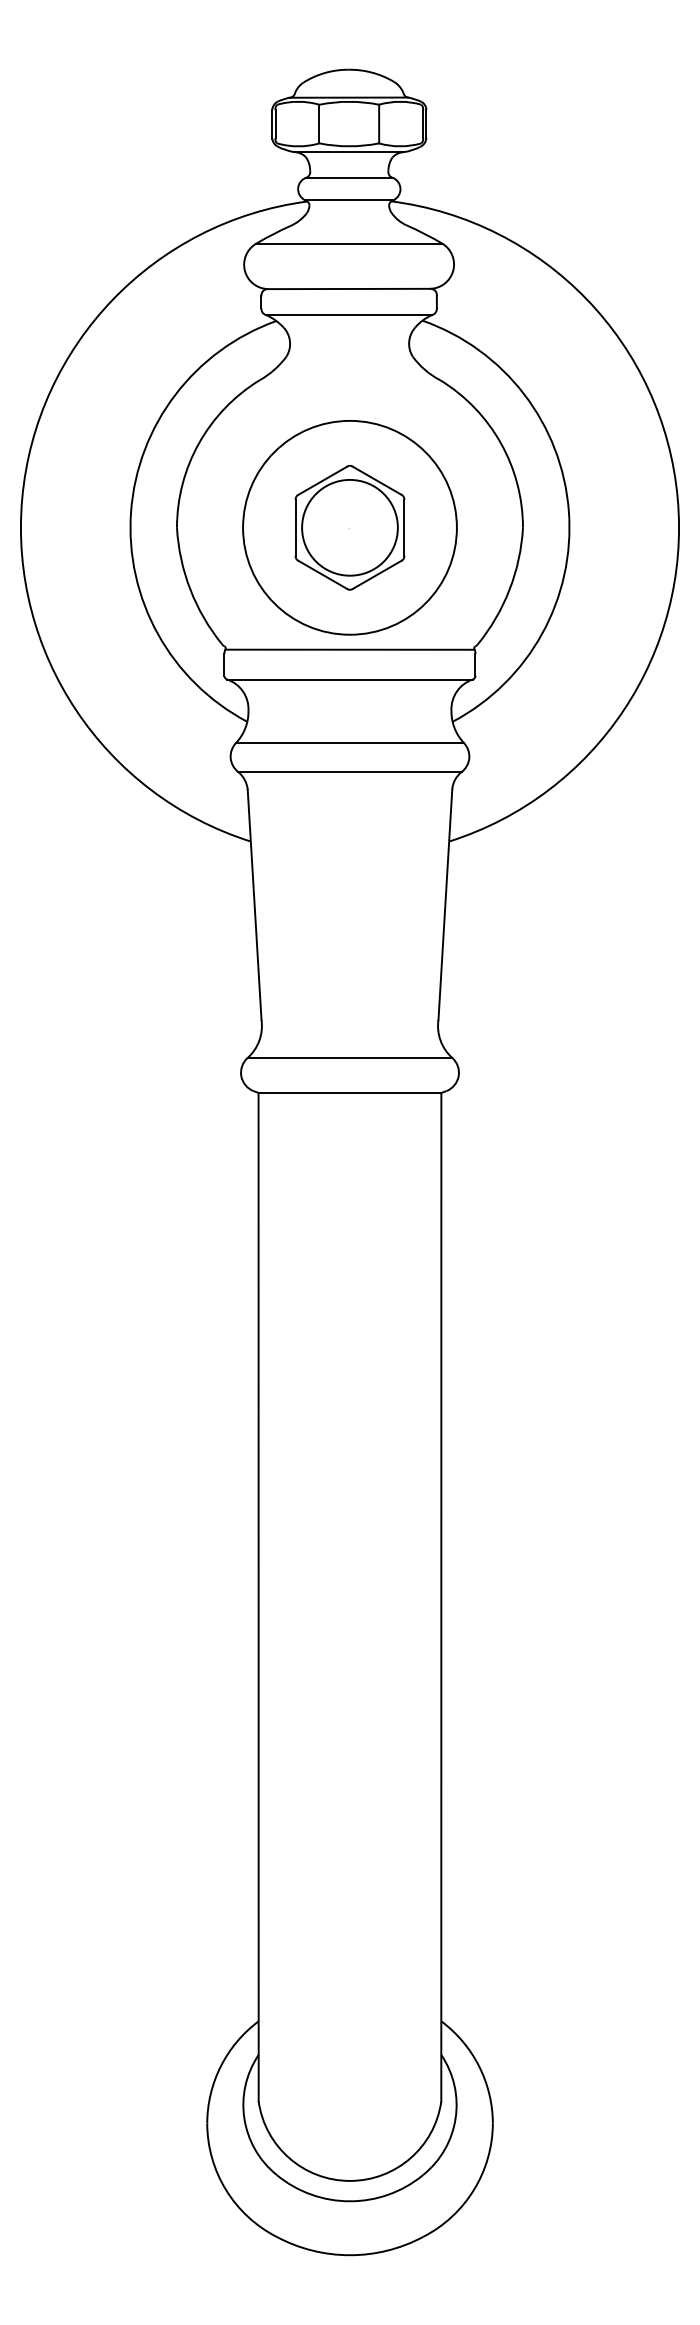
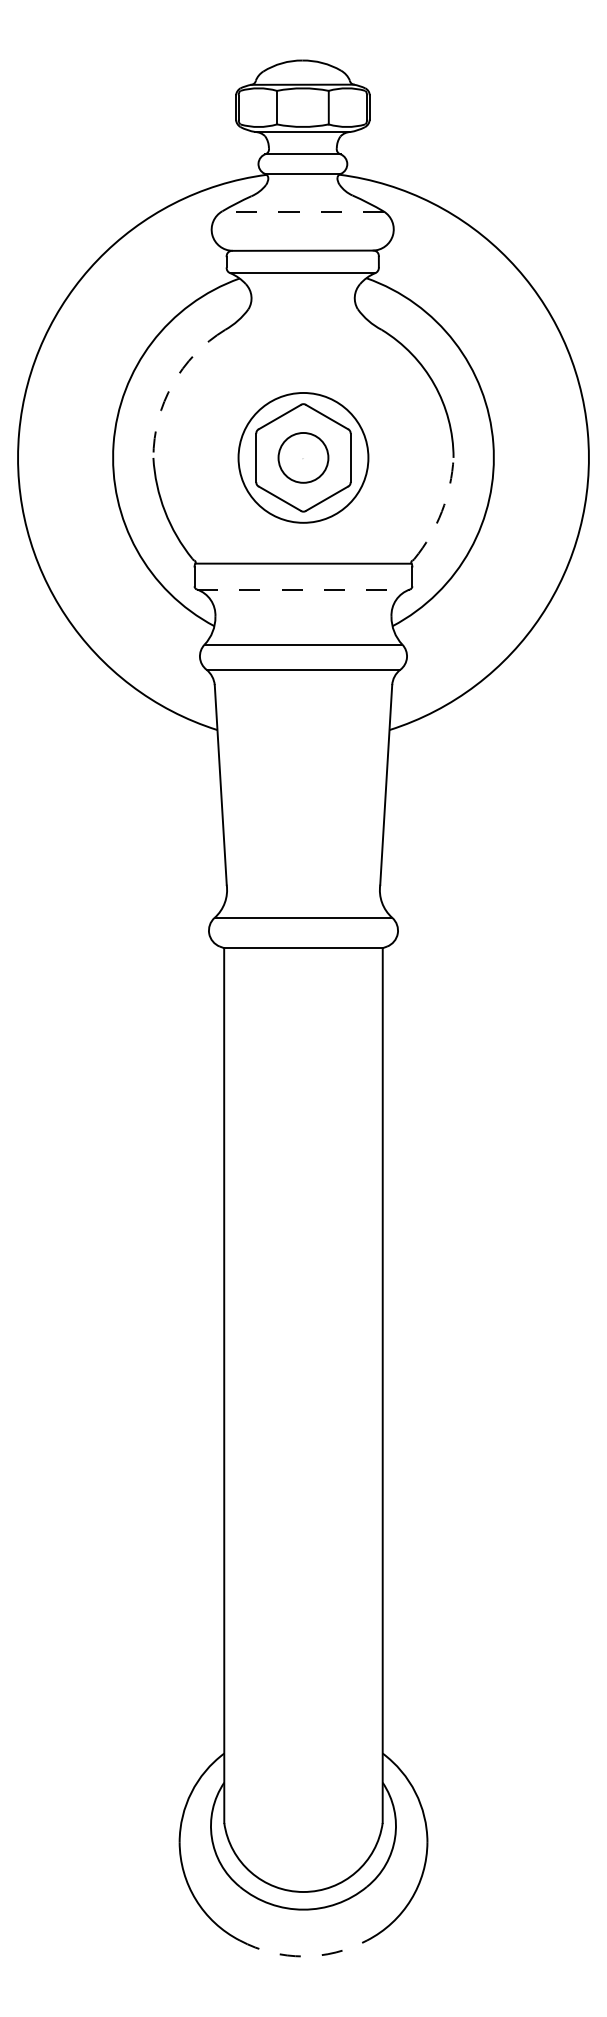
line: (349, 244) -> (303, 212), solid -> dashed
arc: (199, 443) -> (172, 384), solid -> dashed
circle: (349, 527) -> (303, 457), size x0.6
circle: (349, 527) -> (303, 457), size x0.7
arc: (509, 589) -> (441, 511), solid -> dashed
line: (349, 679) -> (303, 589), solid -> dashed
arc: (349, 2255) -> (303, 1956), solid -> dashed

